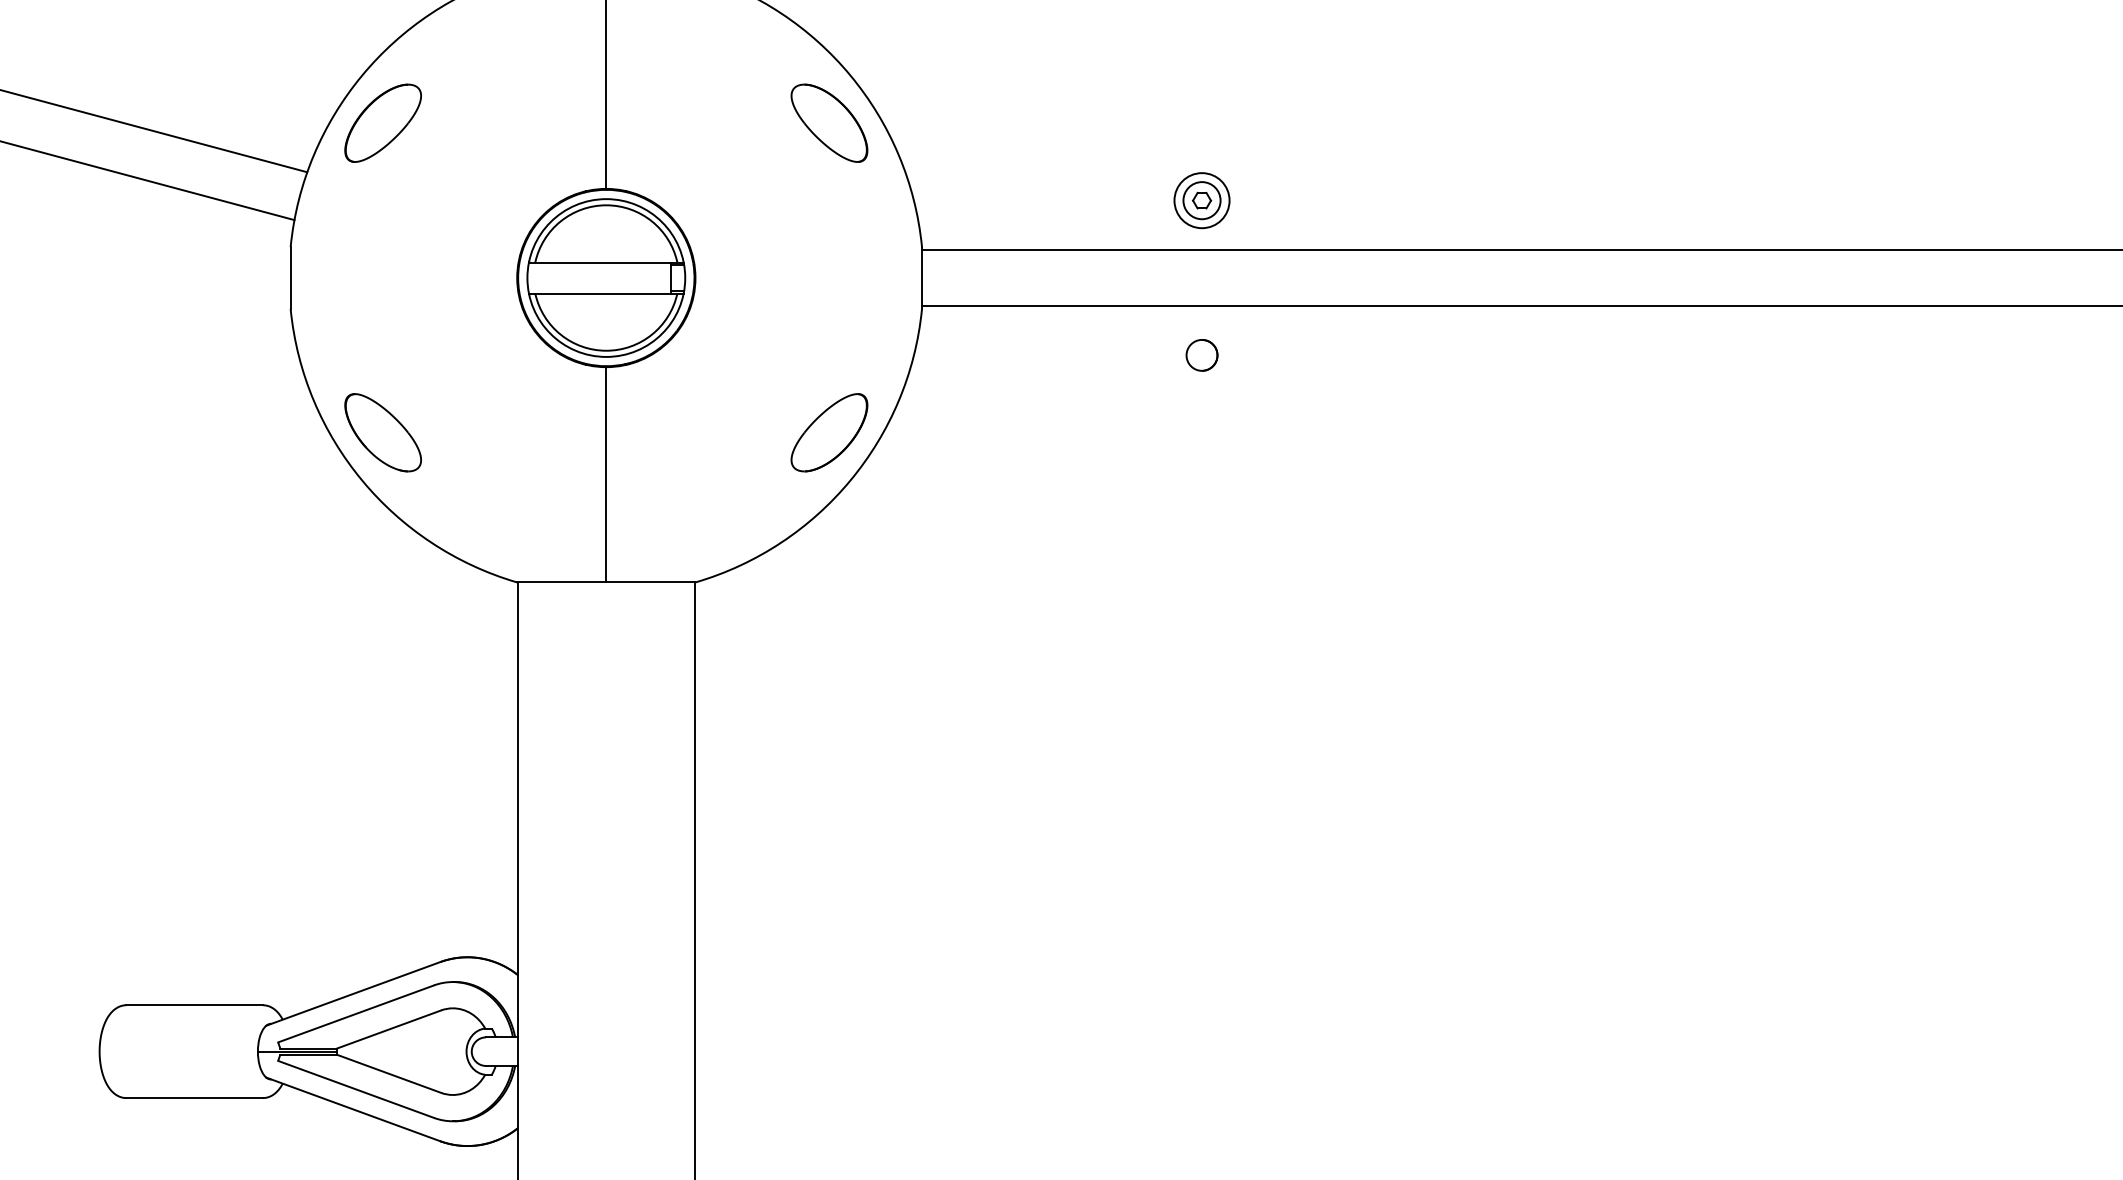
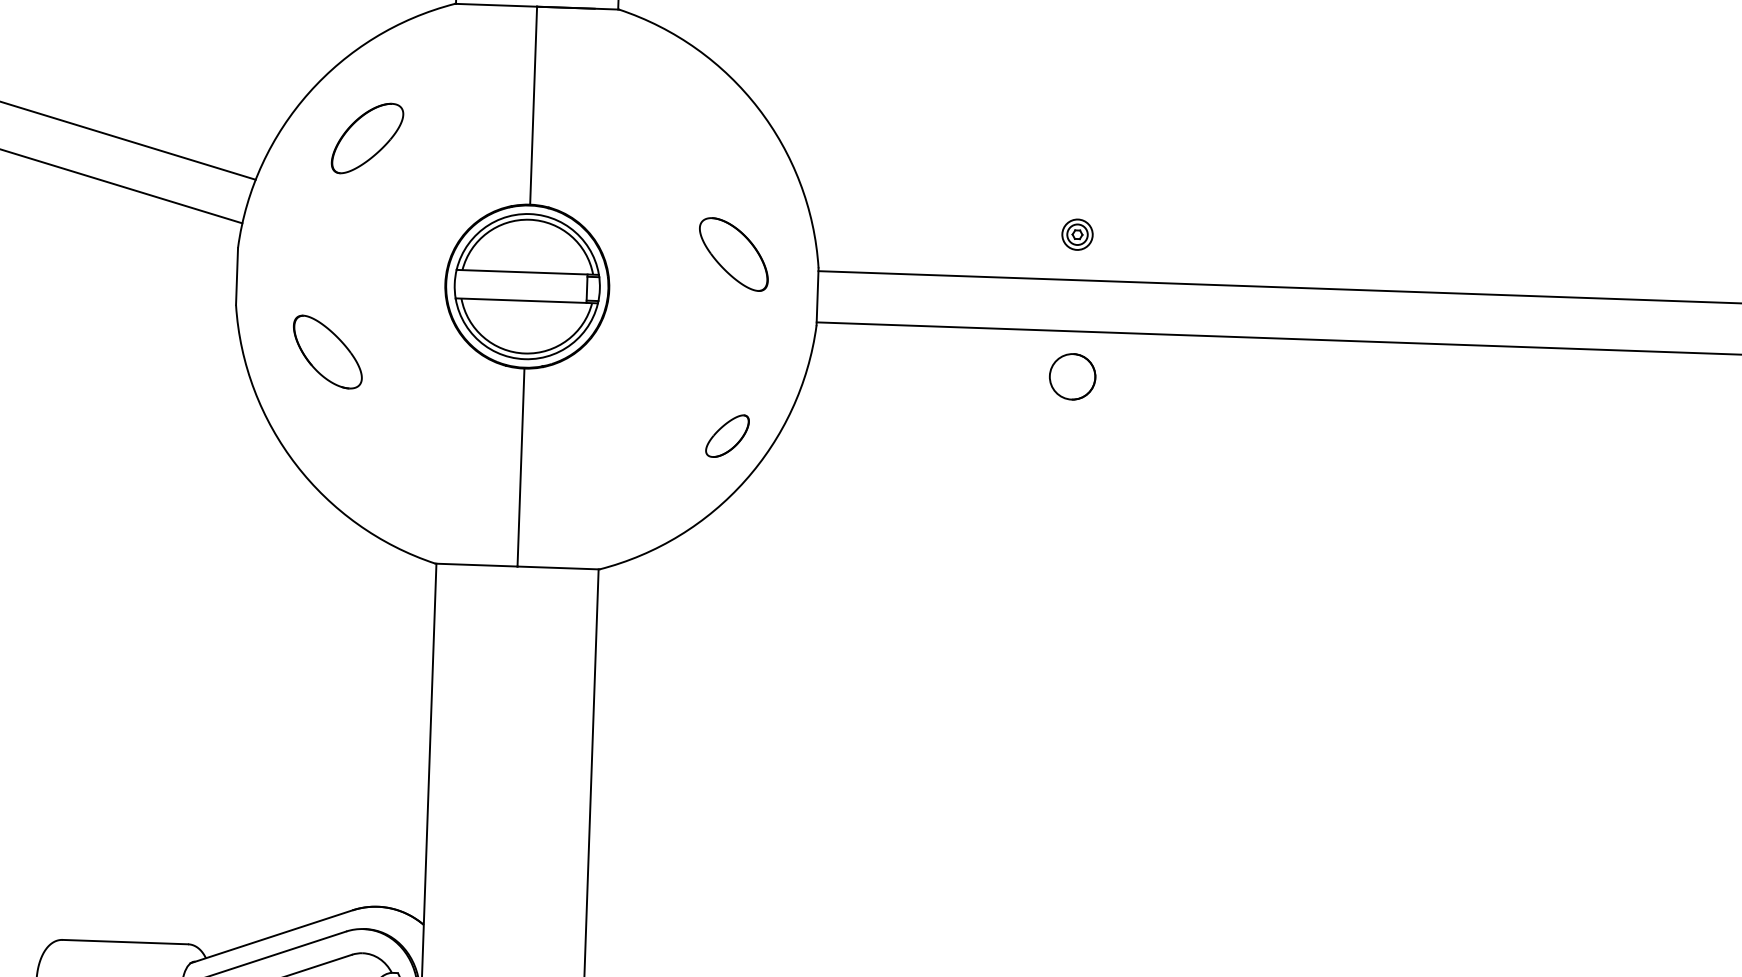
part: (382, 122) -> (366, 137), moved
part: (829, 122) -> (733, 253), moved
part: (1201, 200) -> (1077, 234), size x0.6
part: (1201, 355) -> (1072, 376), size x1.6
part: (382, 432) -> (327, 351), moved
part: (829, 432) -> (727, 435), size x0.6

